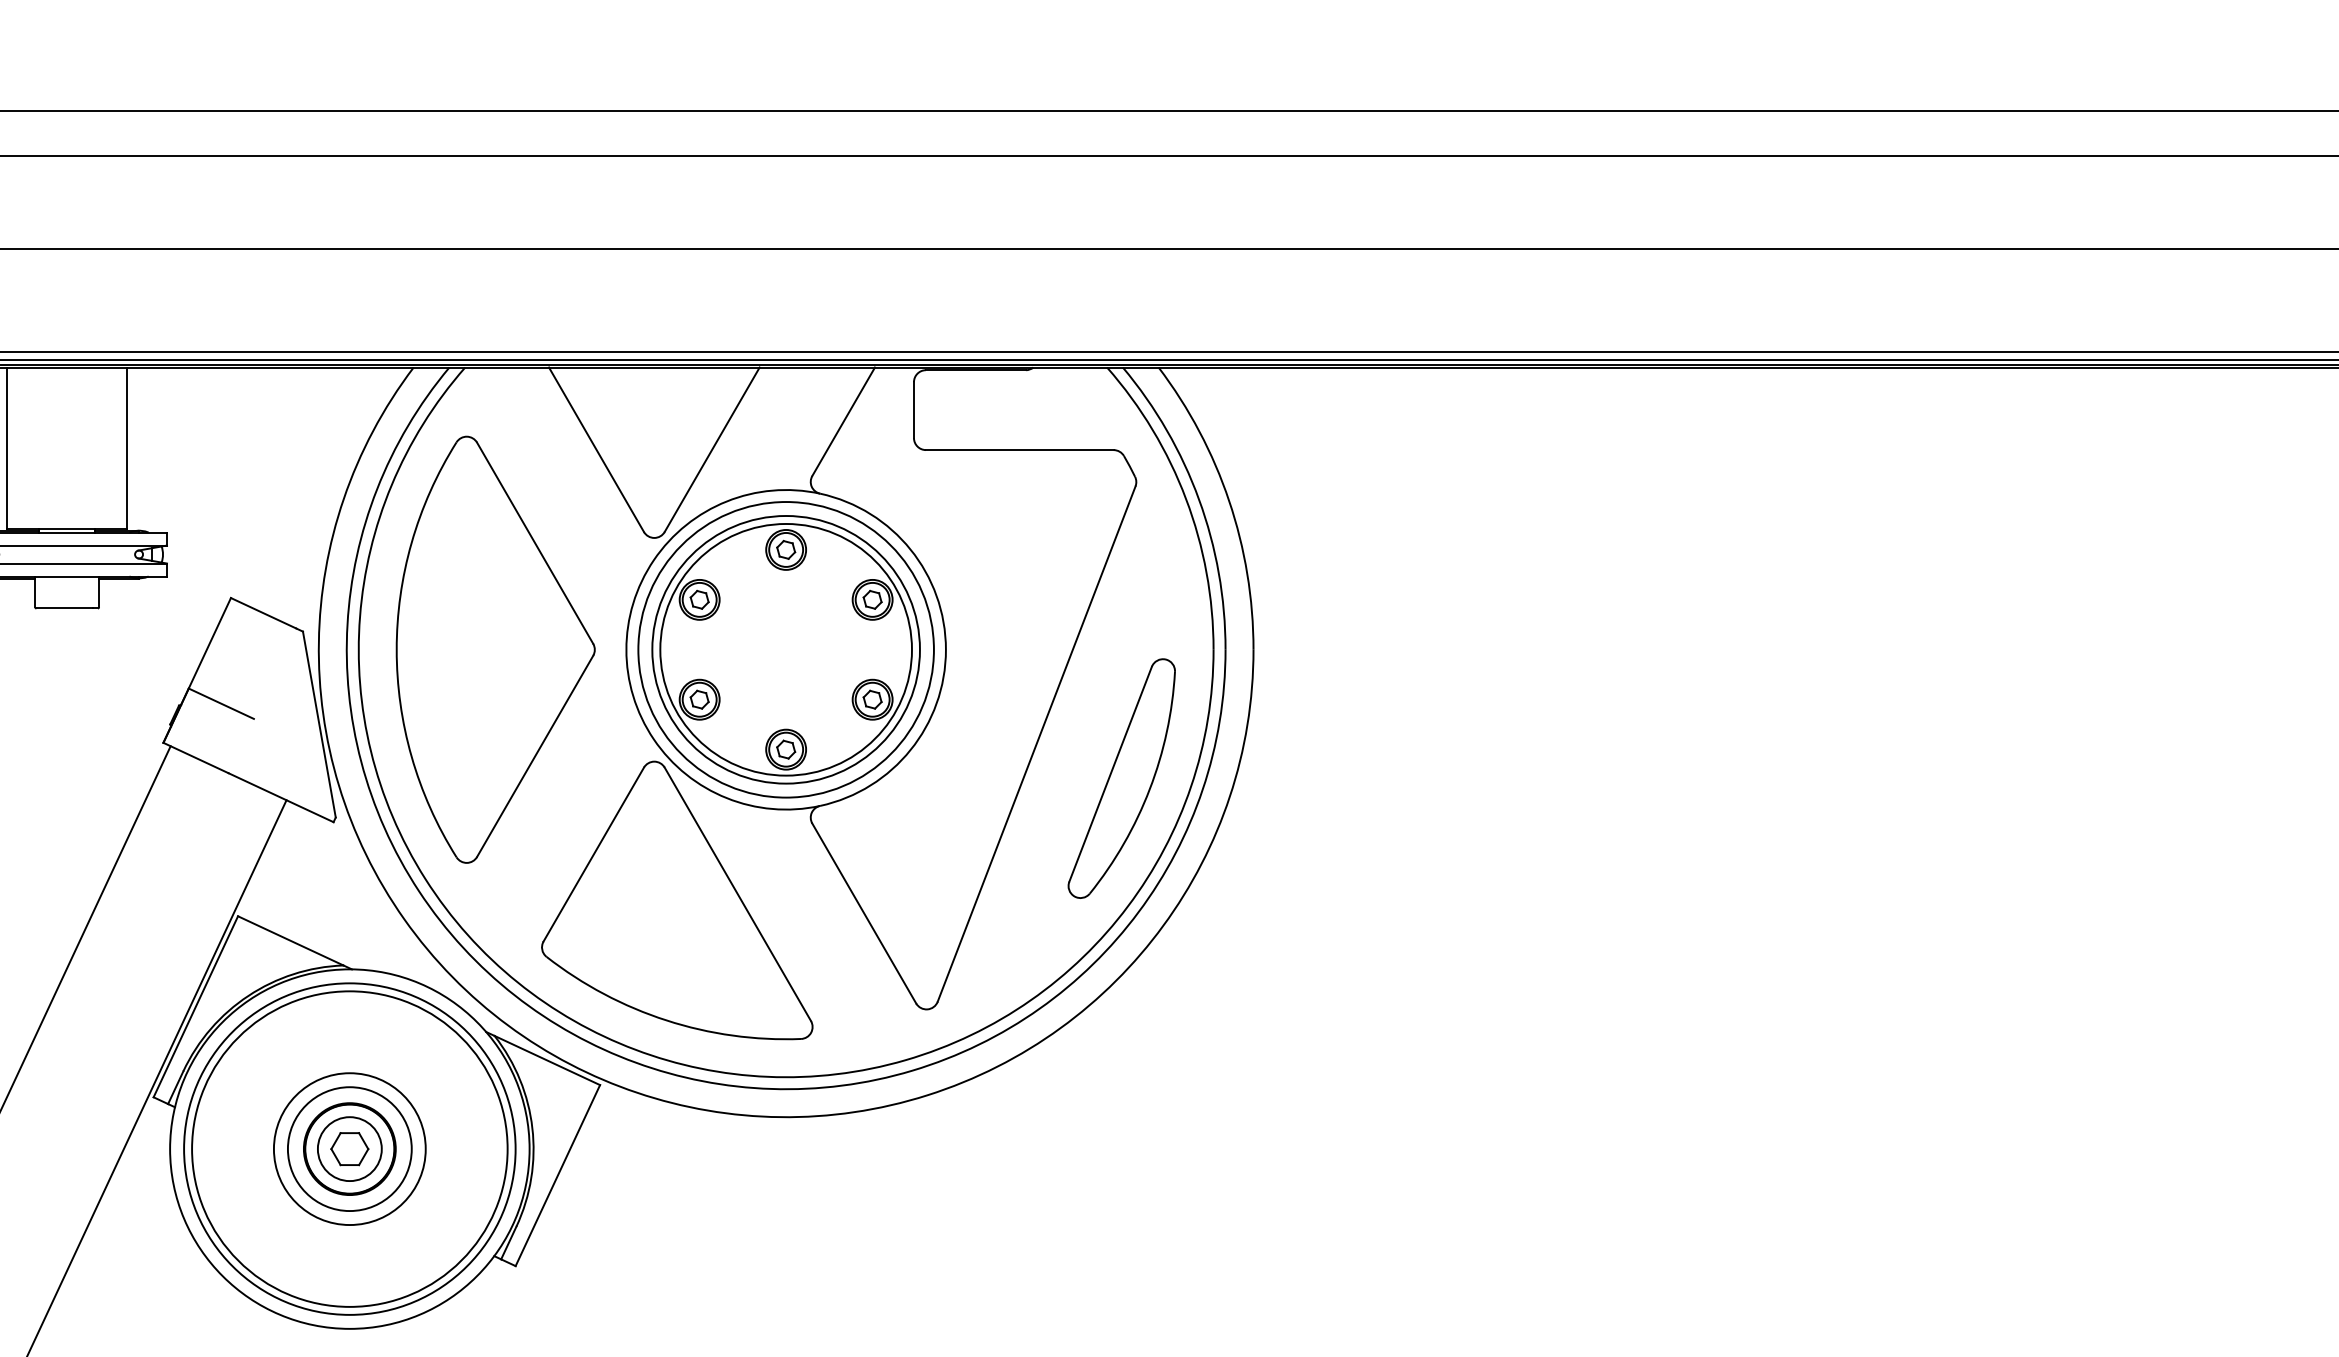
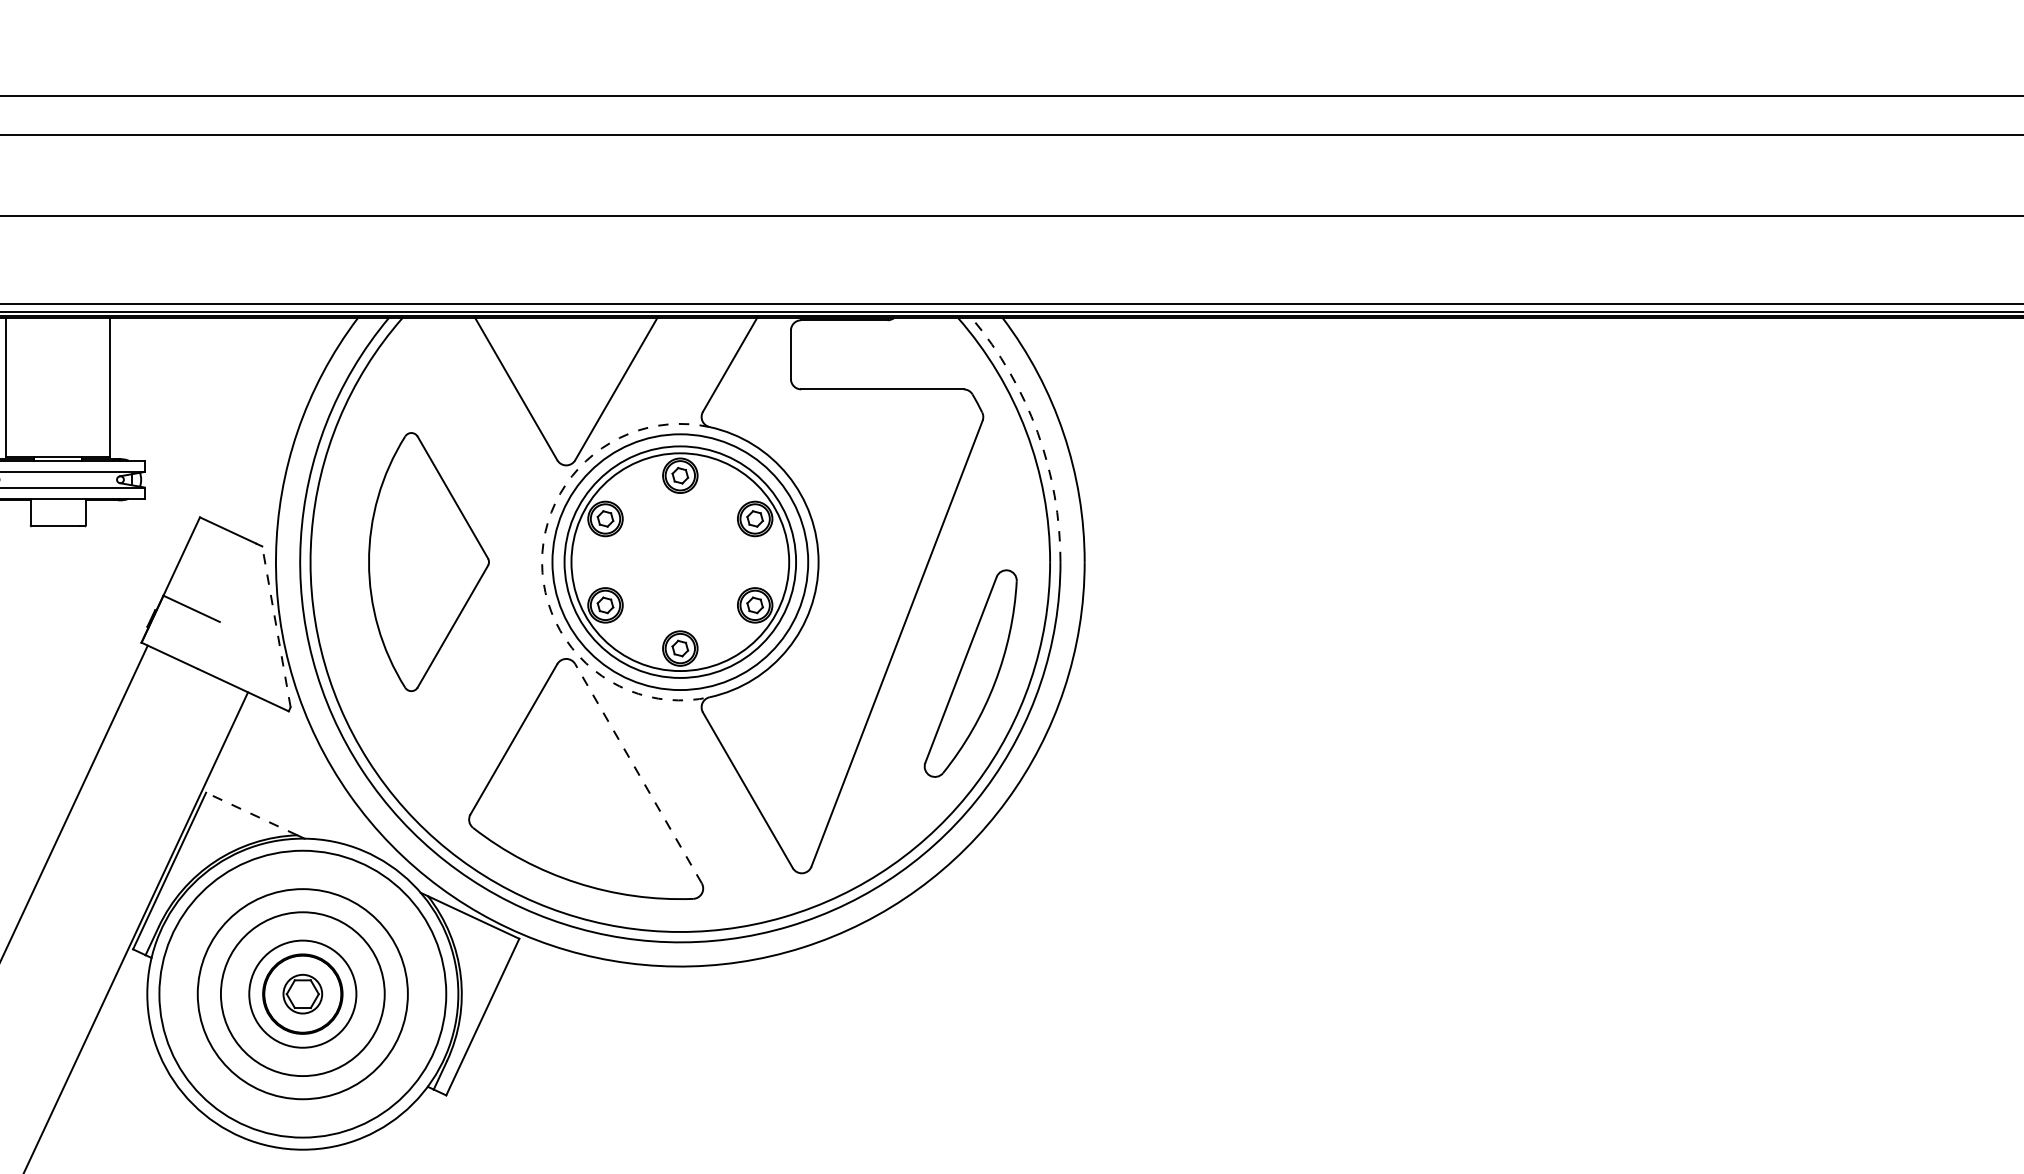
arc: (1199, 499) -> (1037, 432), solid -> dashed
part: (495, 649) -> (428, 561), size x0.7
arc: (626, 649) -> (542, 561), solid -> dashed
line: (319, 724) -> (276, 626), solid -> dashed
line: (737, 893) -> (638, 773), solid -> dashed
line: (290, 940) -> (251, 813), solid -> dashed
circle: (349, 1148) -> (302, 993), size x0.6
circle: (349, 1149) -> (302, 994), size x0.7
circle: (349, 1149) -> (302, 994), size x1.6

